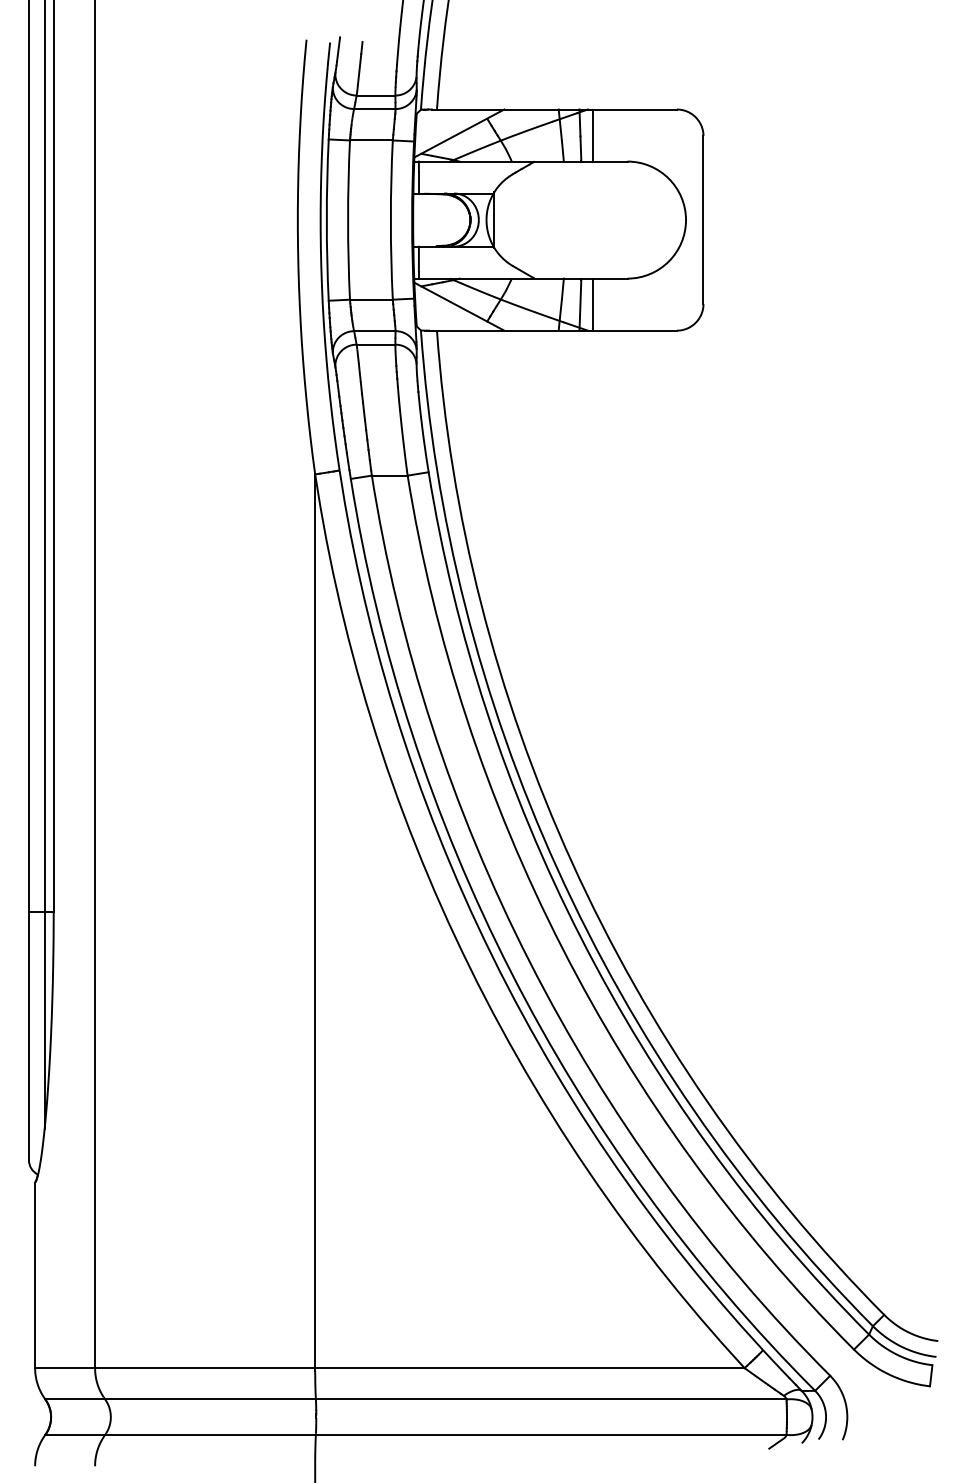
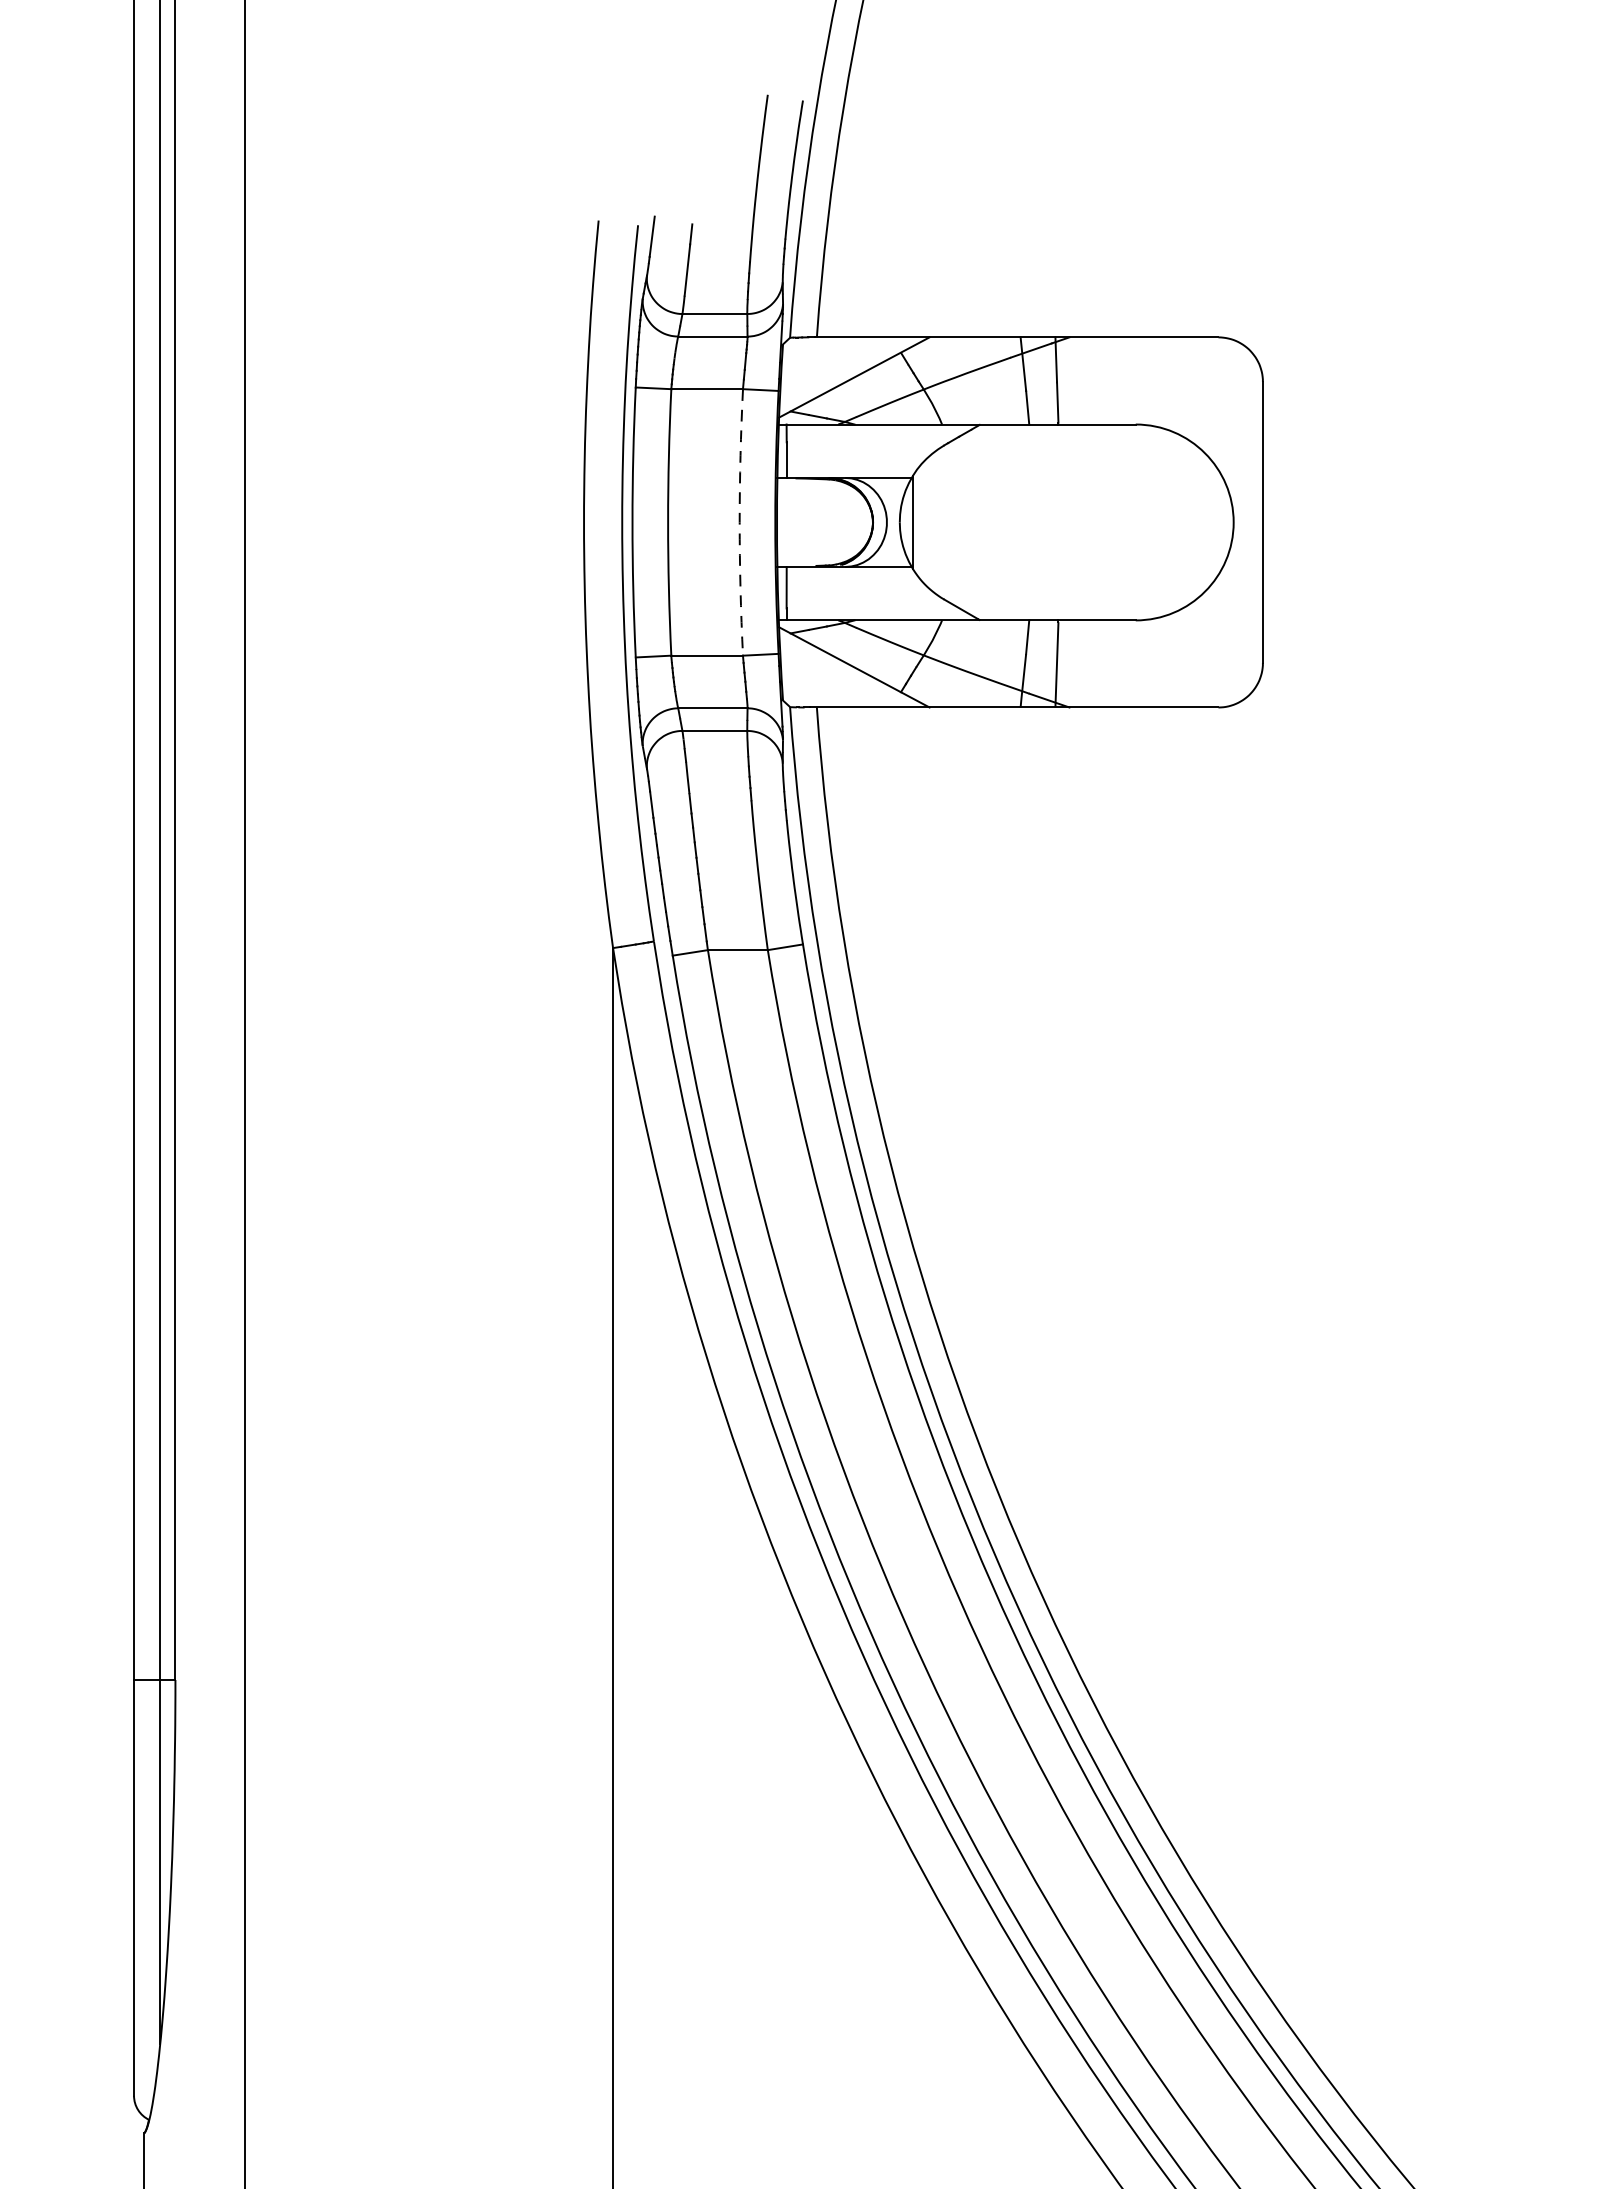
line: (592, 135) -> (1077, 380), removed
arc: (390, 220) -> (739, 523), solid -> dashed
line: (592, 304) -> (1077, 663), removed

